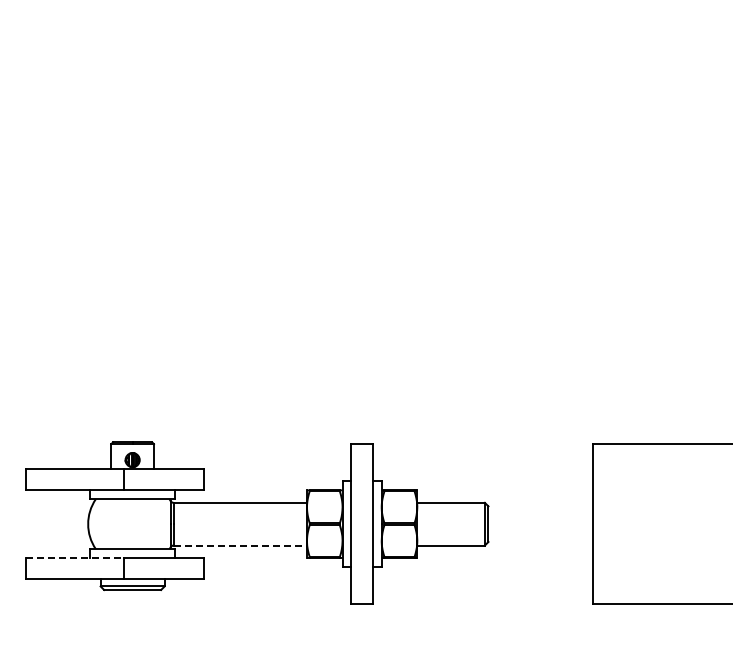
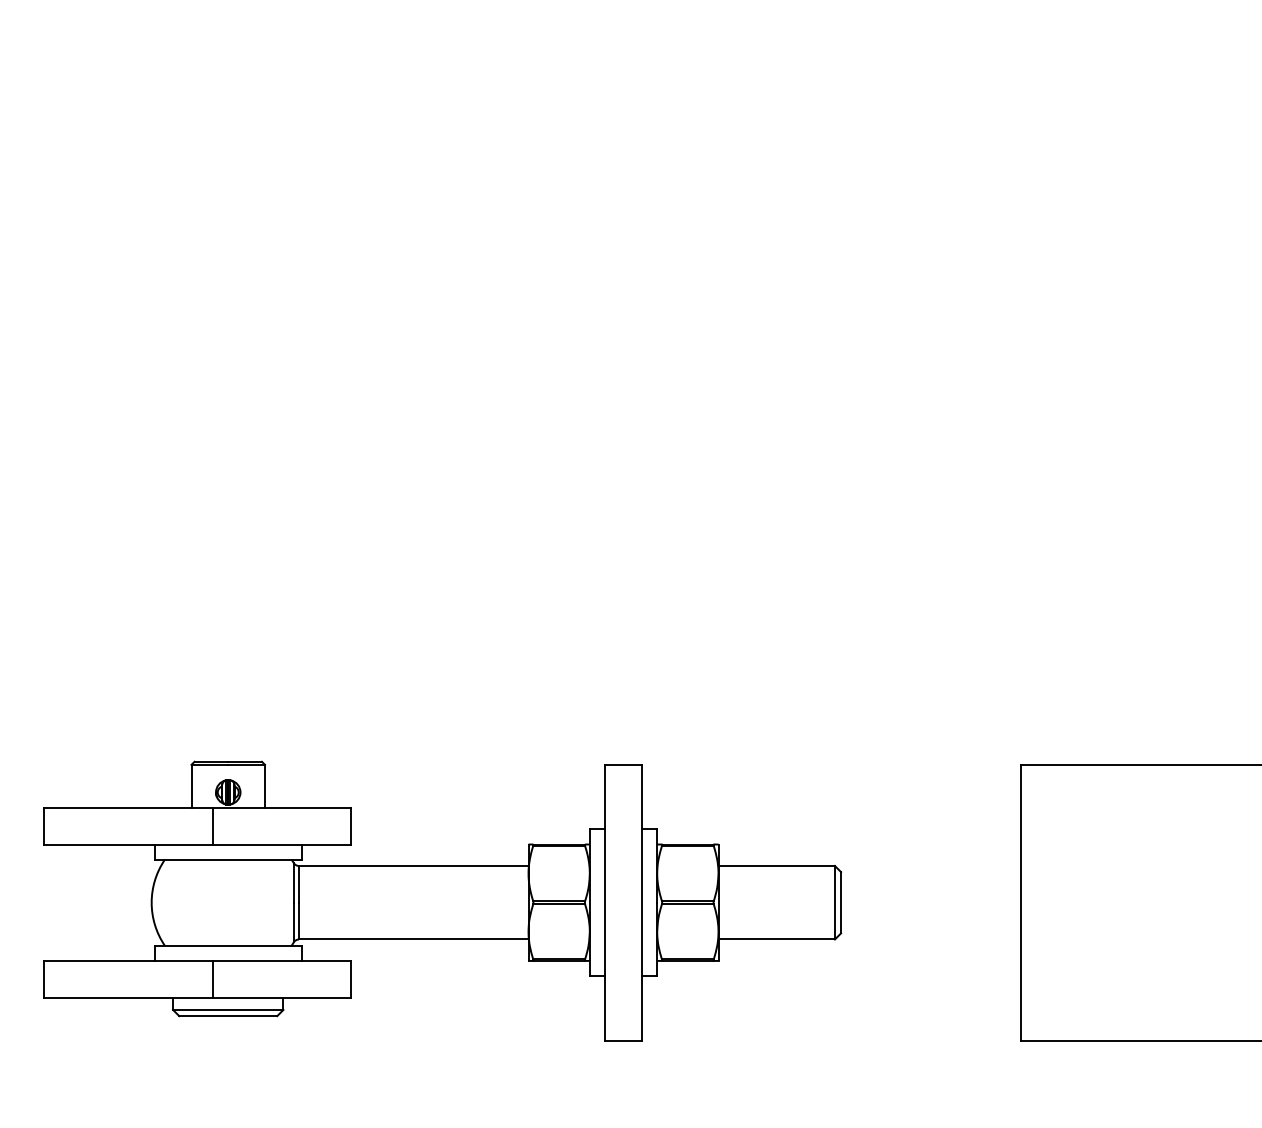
line: (240, 545) -> (414, 939), dashed -> solid
line: (74, 557) -> (128, 960), dashed -> solid

